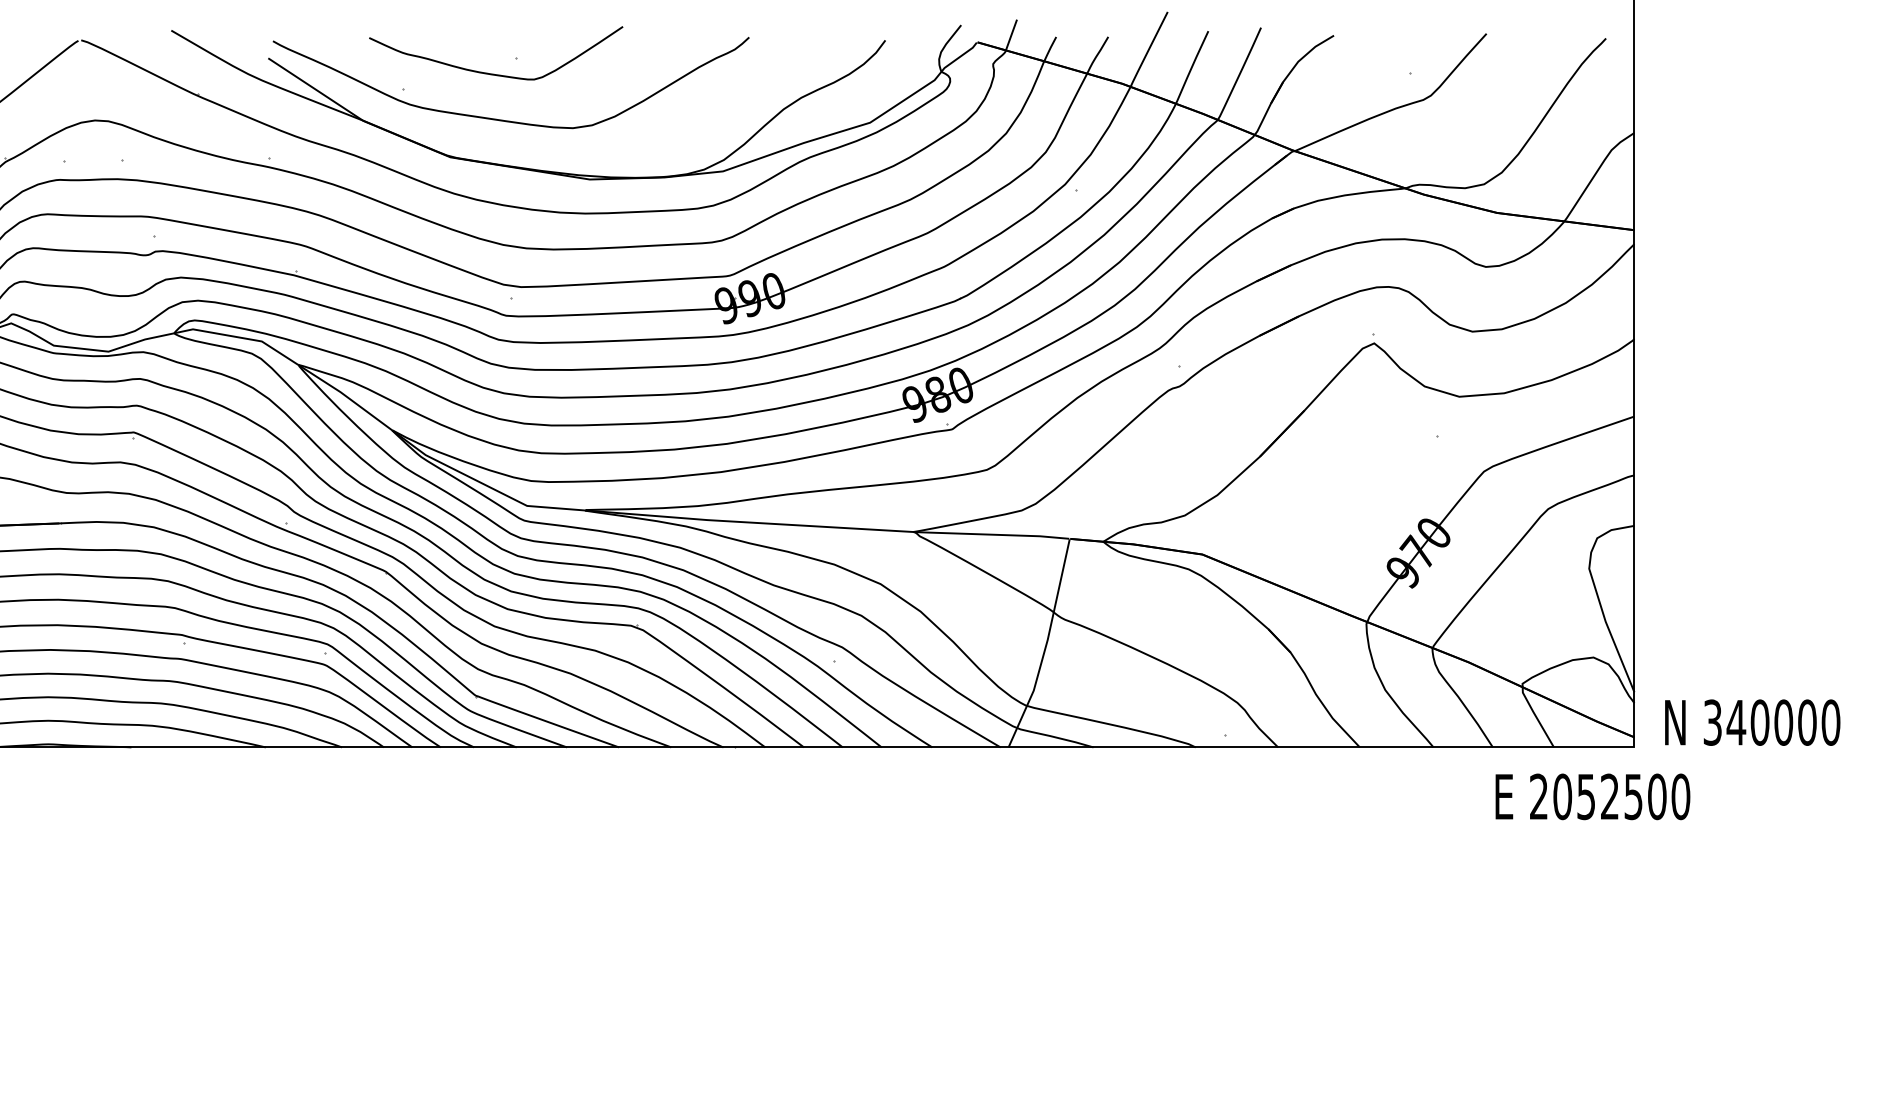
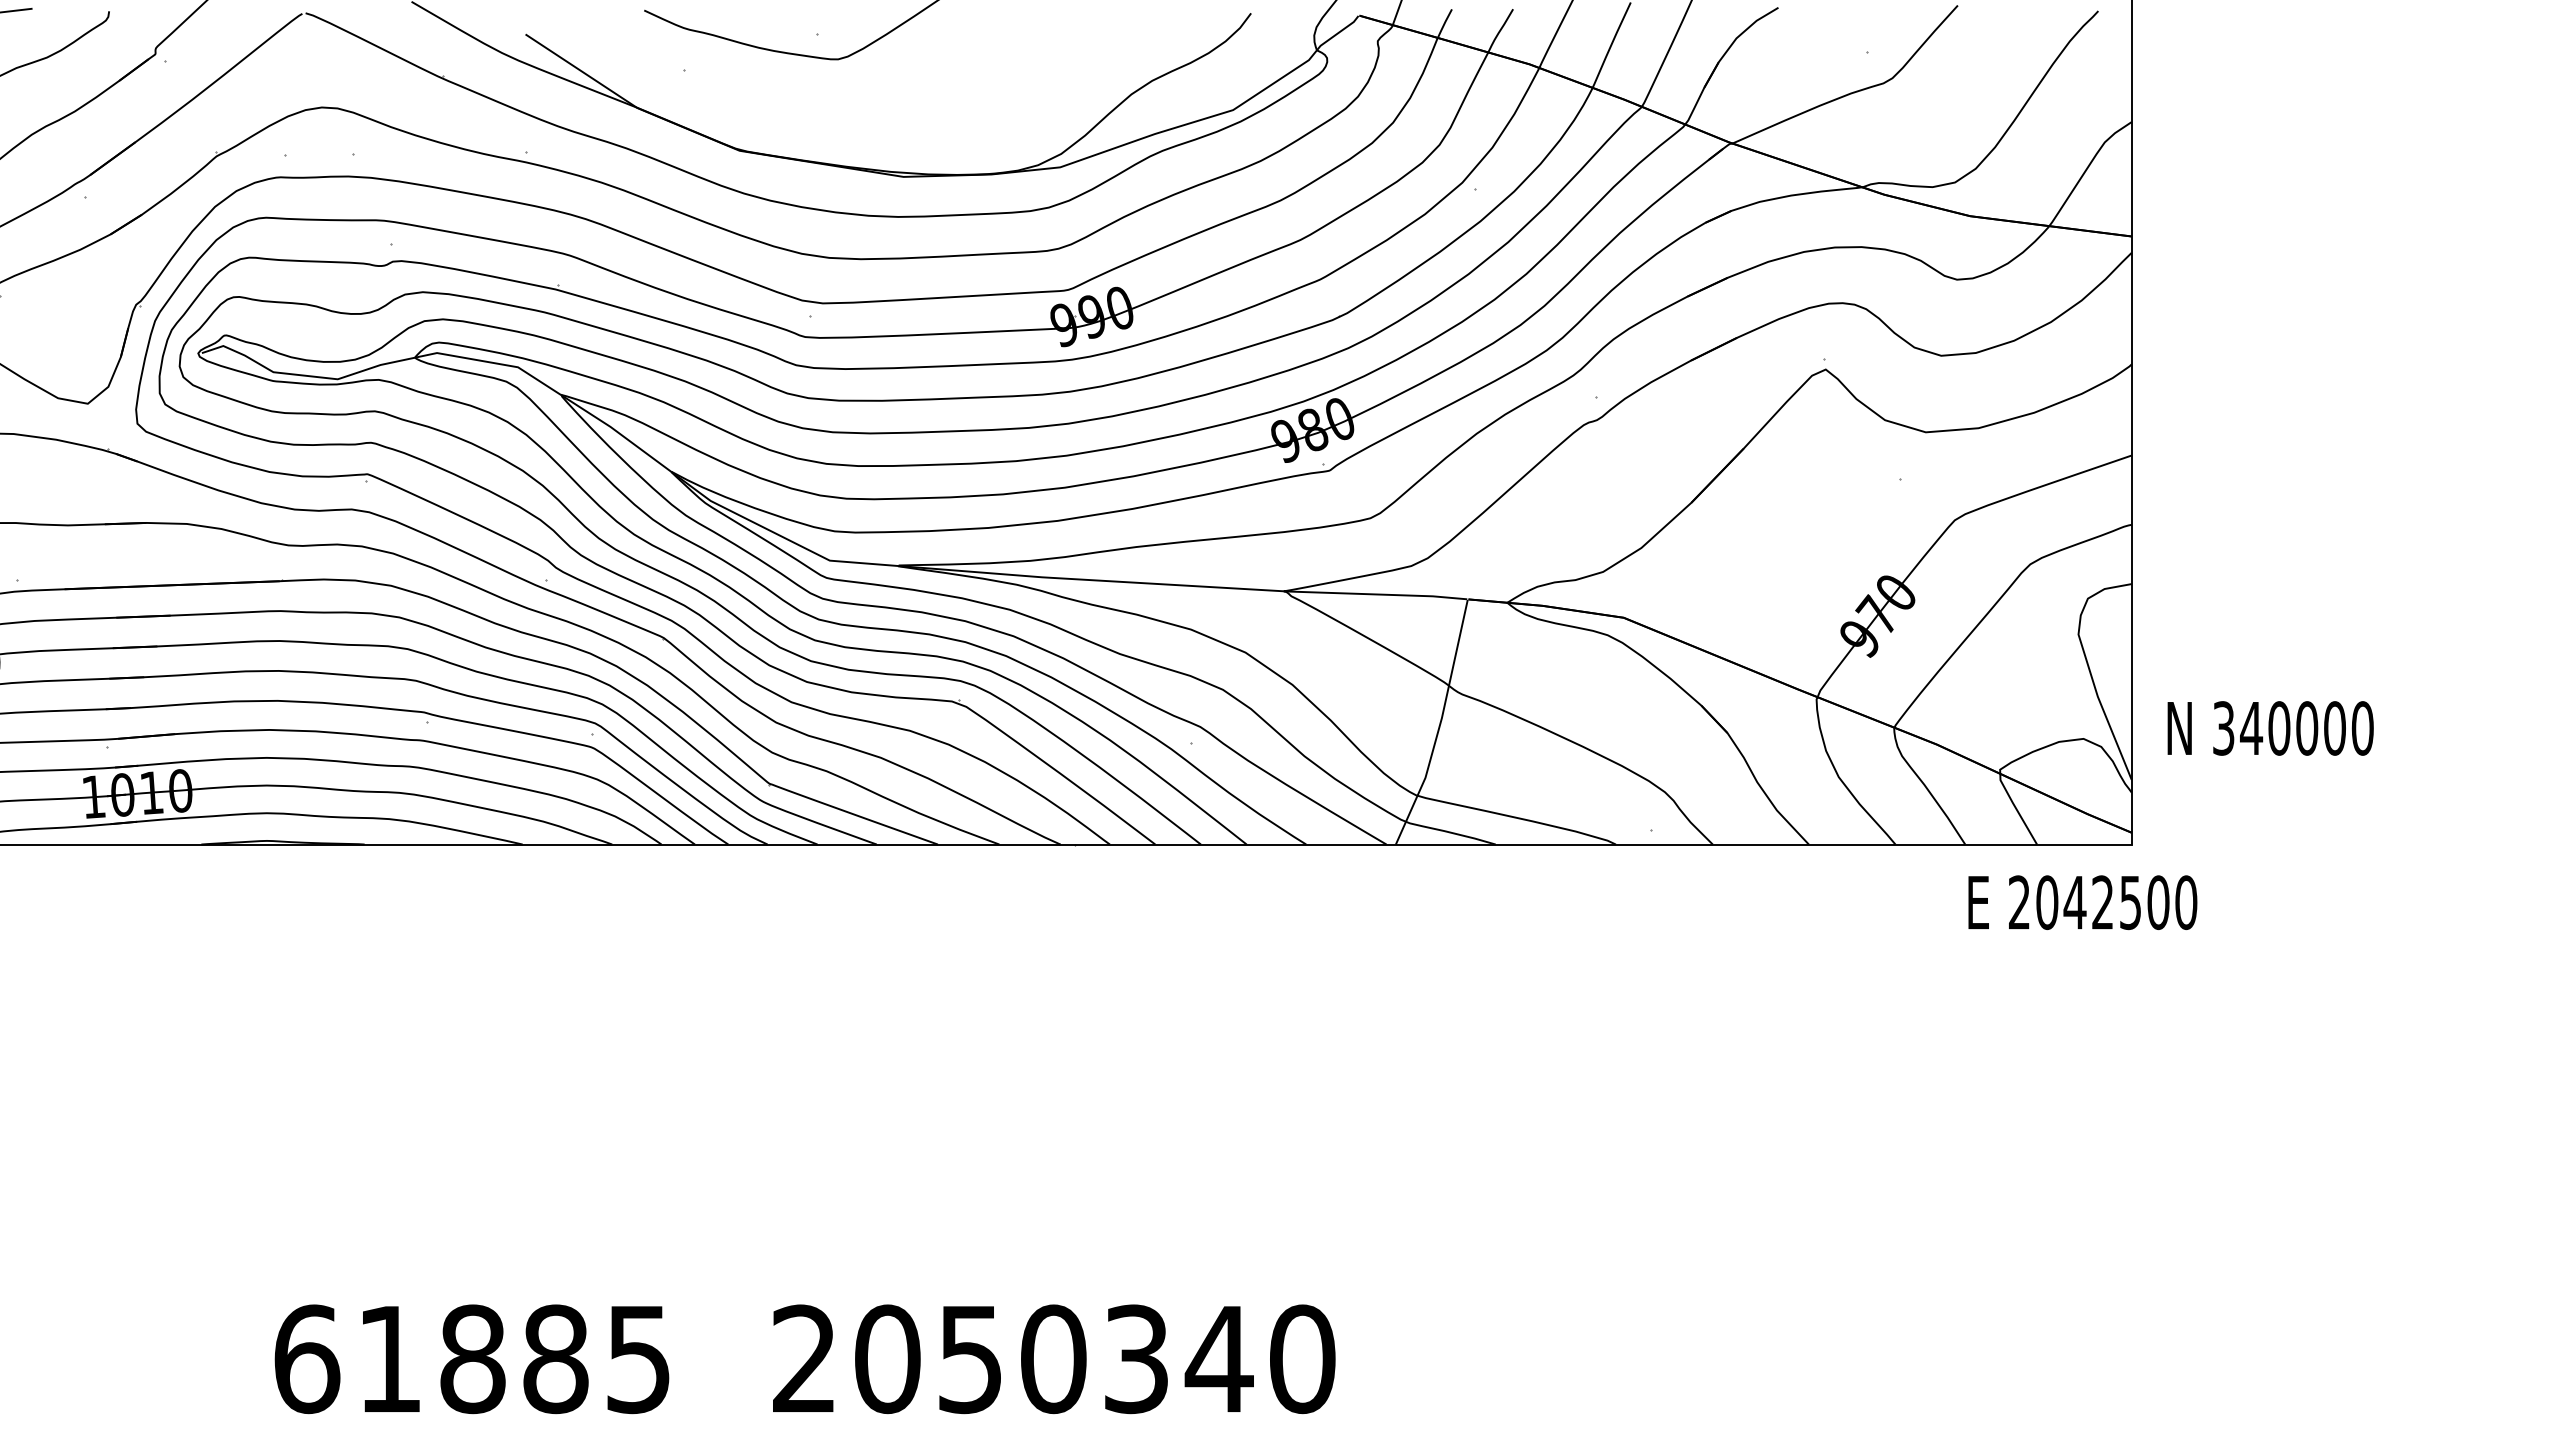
curve: (508, 120) -> (808, 107), removed
text: (1752, 722) -> (2270, 728), moved
text: (1585, 797) -> (2074, 903), 2052500 -> 2042500

